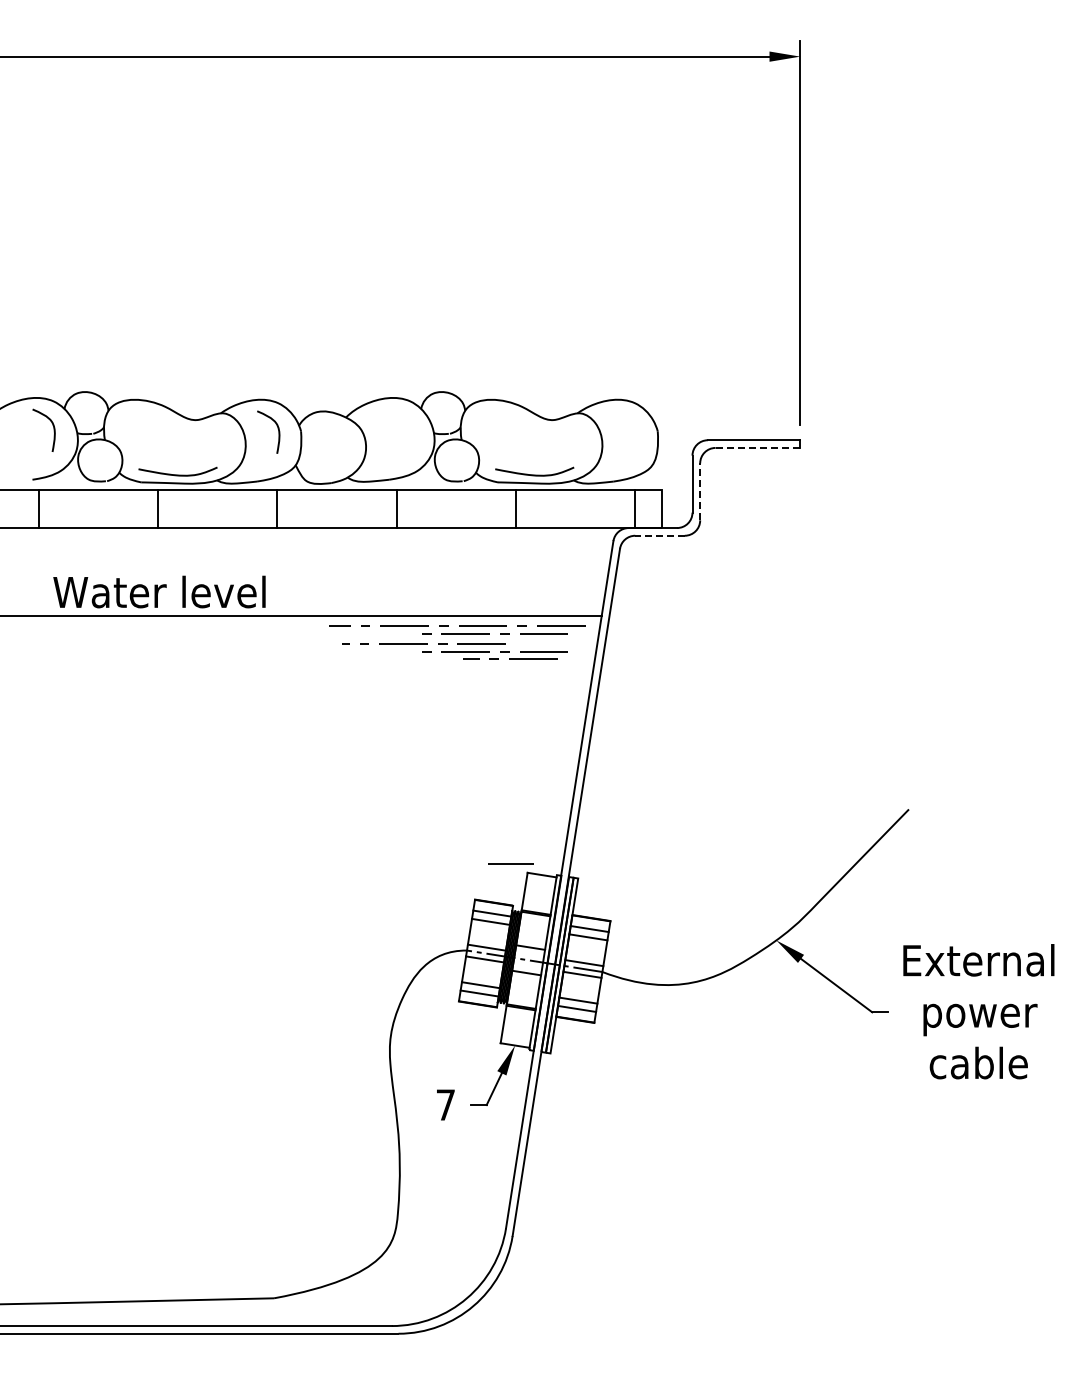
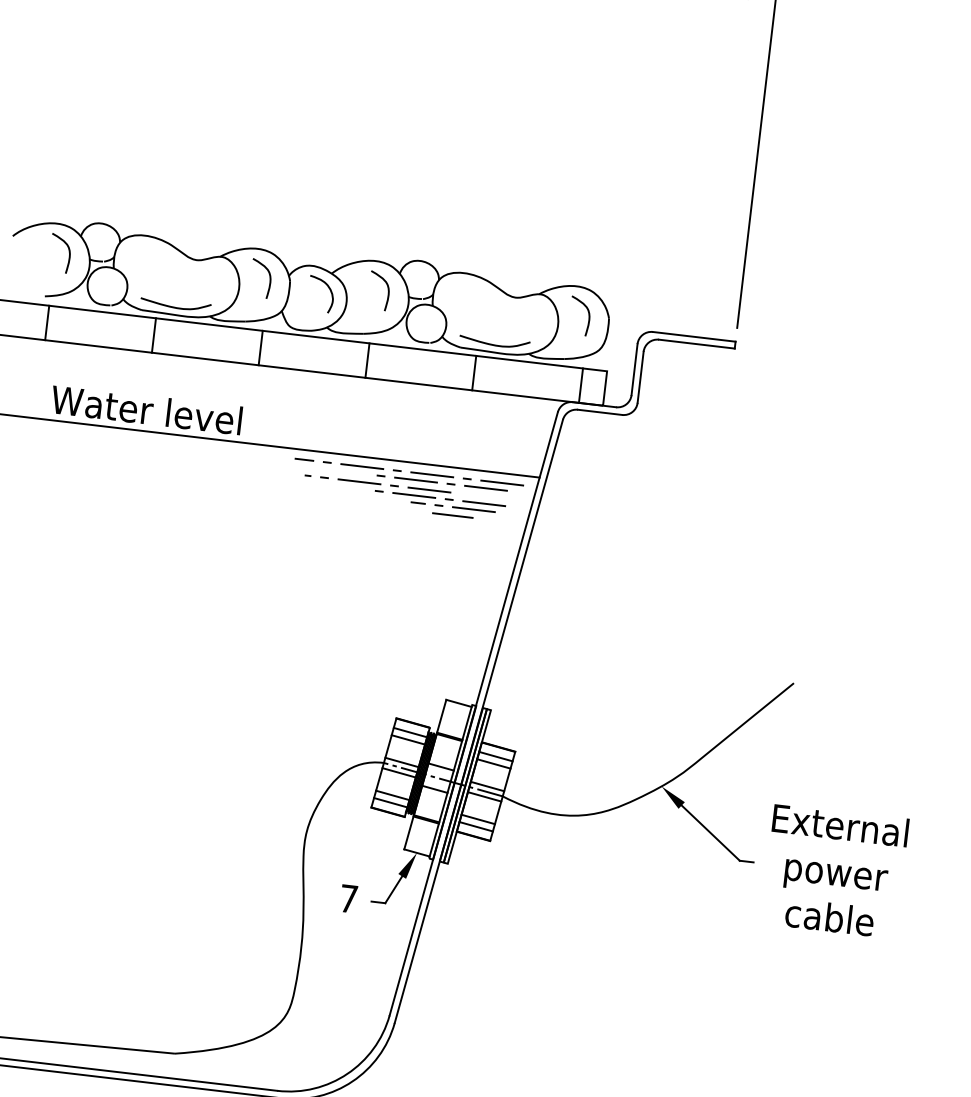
curve: (409, 426) -> (387, 288), added
curve: (634, 430) -> (588, 315), added
curve: (344, 434) -> (328, 288), added
line: (758, 447) -> (697, 343), dashed -> solid
line: (700, 491) -> (640, 377), dashed -> solid
line: (660, 535) -> (600, 412), dashed -> solid
line: (510, 863) -> (452, 515), moved

